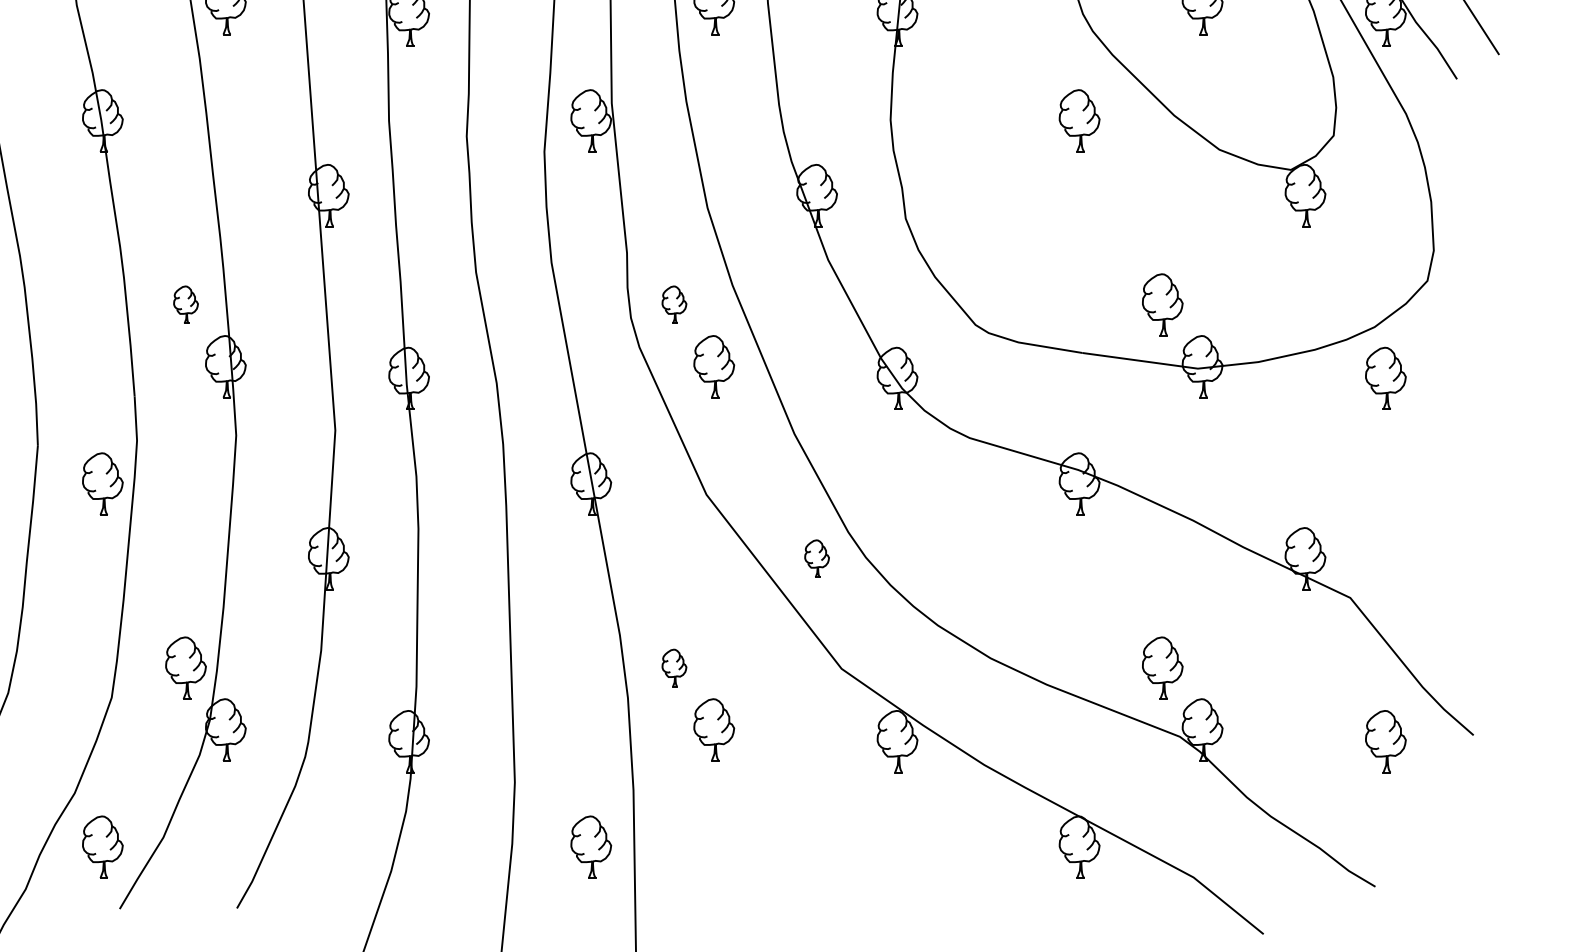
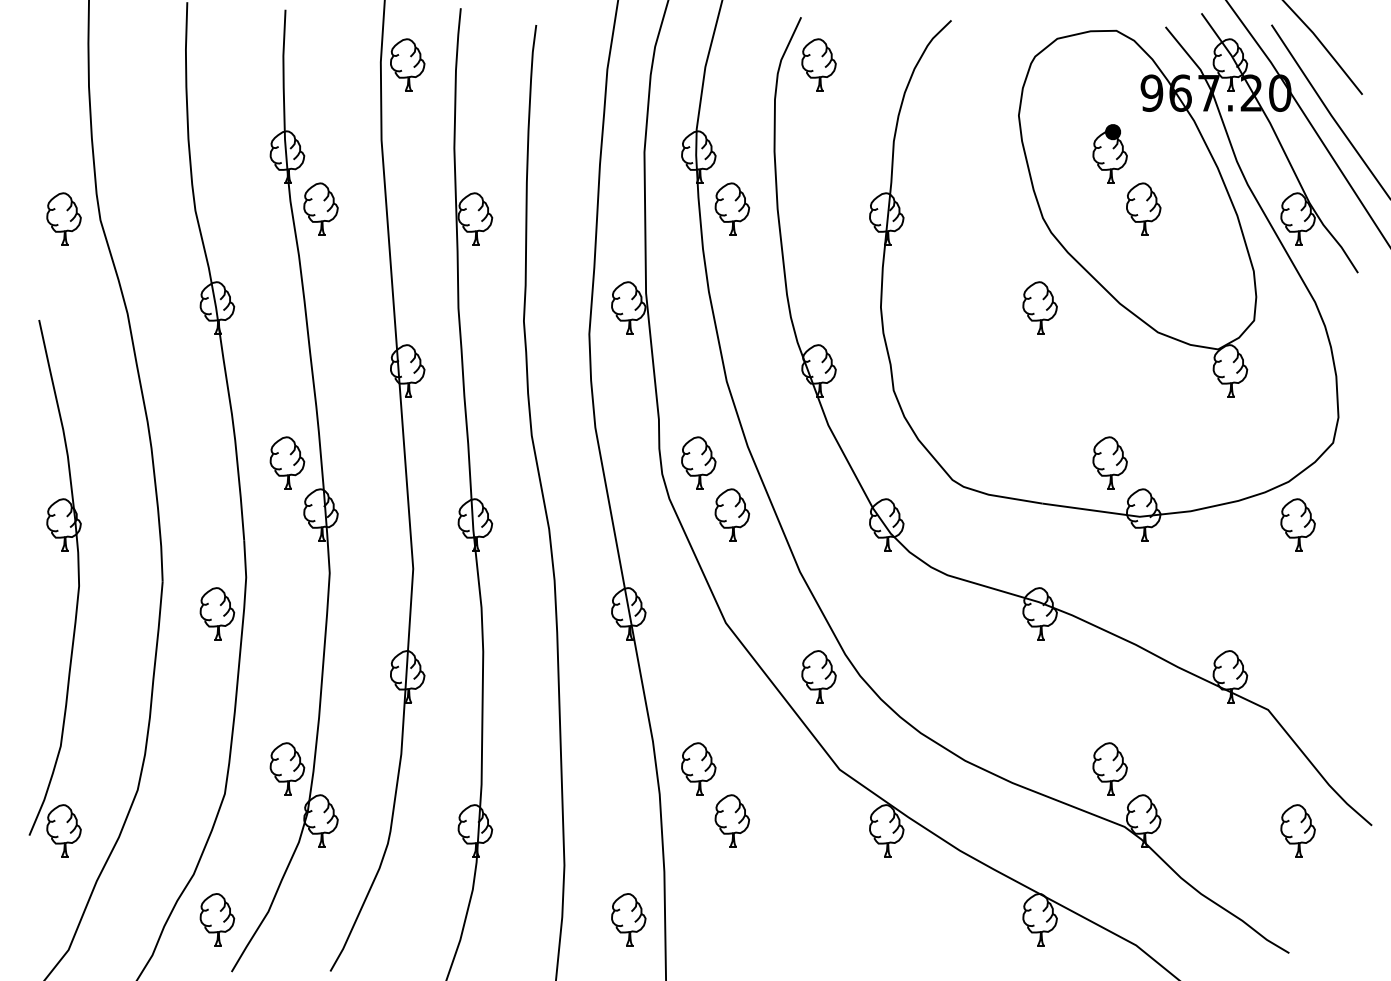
part: (186, 304) -> (287, 462), size x1.67
part: (674, 304) -> (698, 462), size x1.67
part: (816, 558) -> (818, 676), size x1.67
part: (674, 667) -> (698, 768), size x1.67

